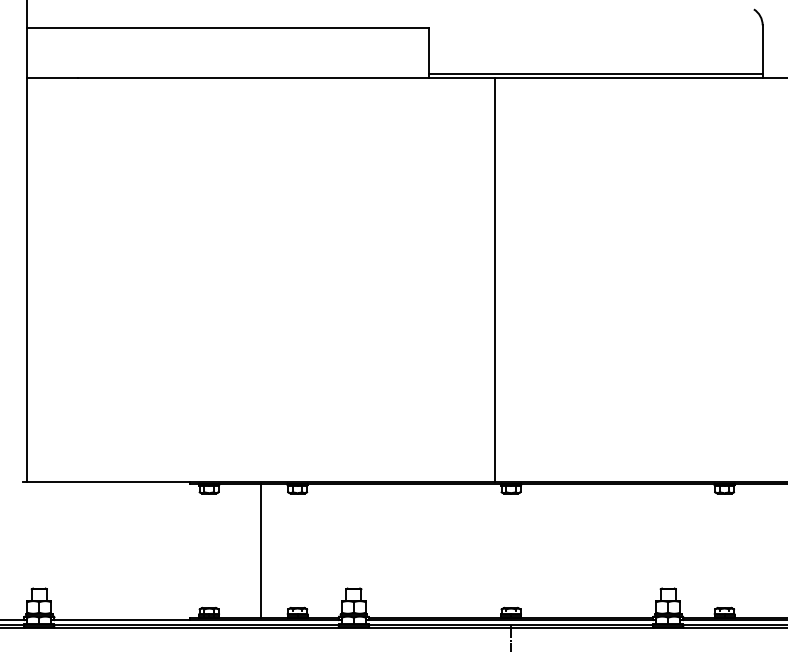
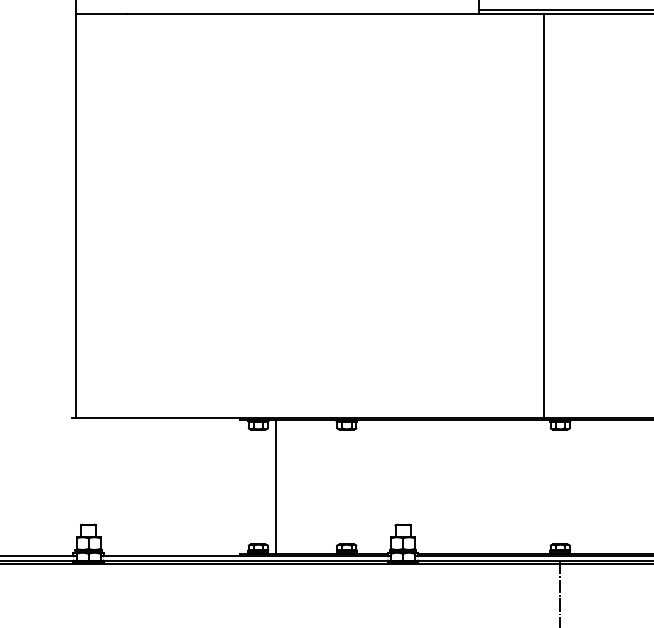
line: (261, 550) -> (276, 486), moved

